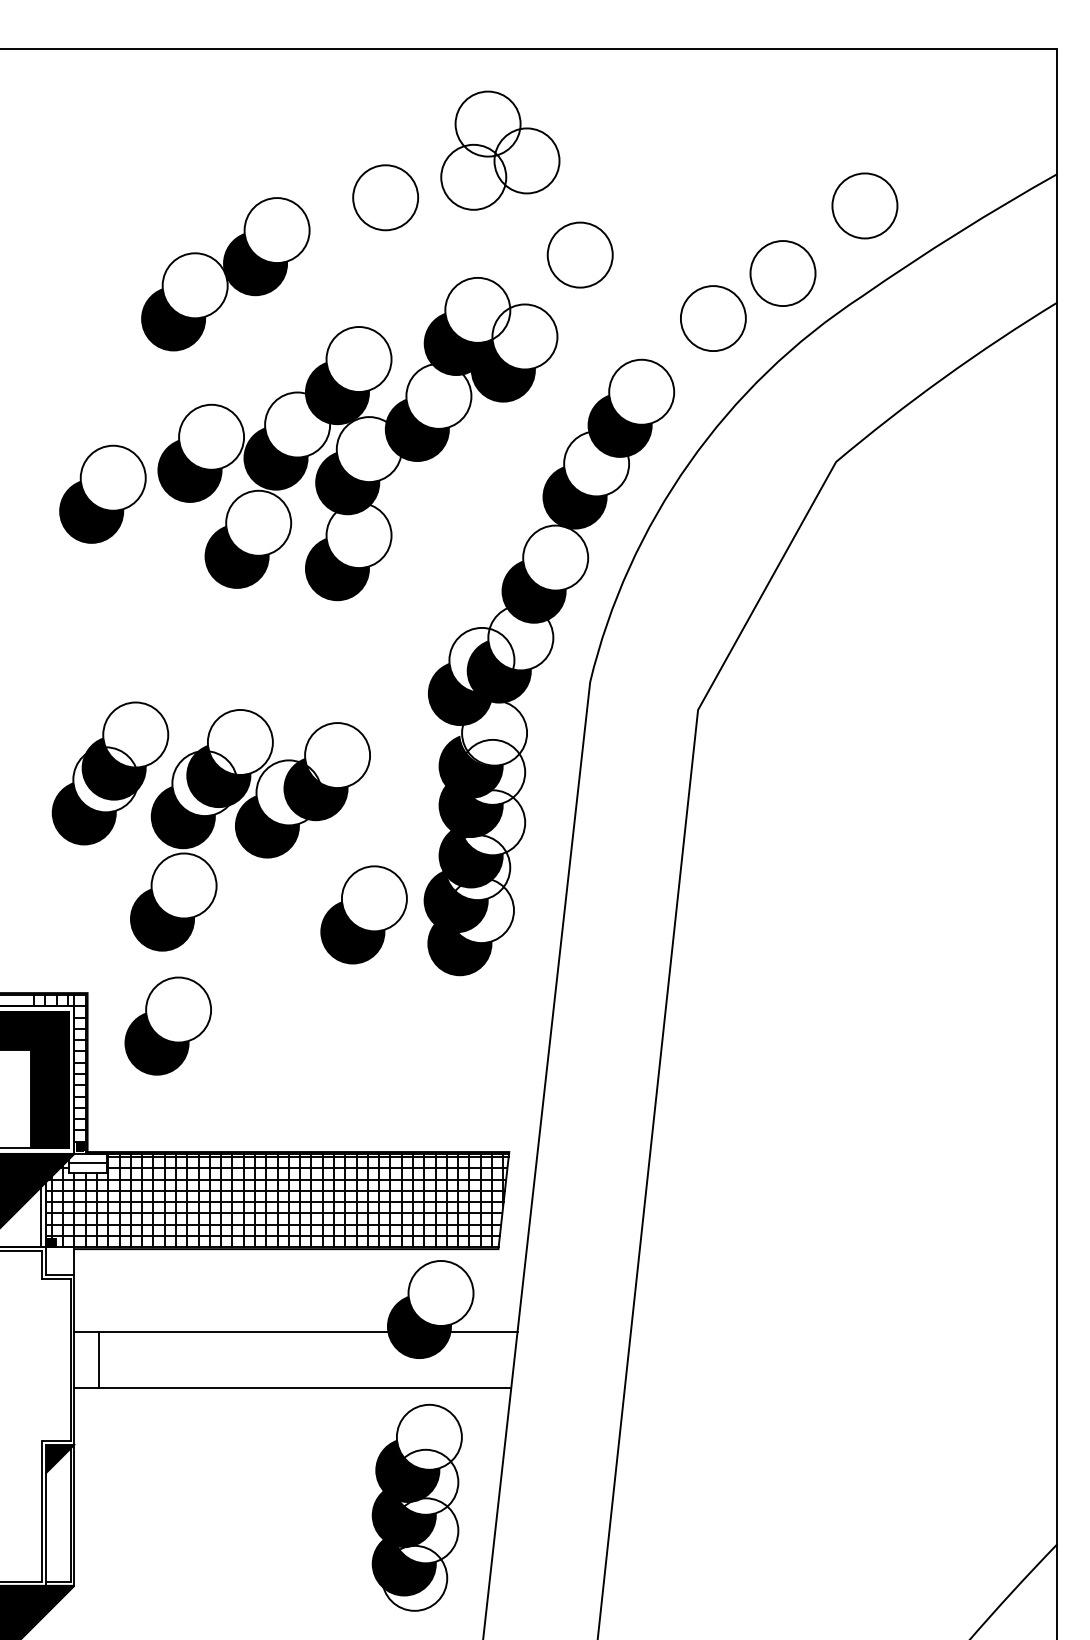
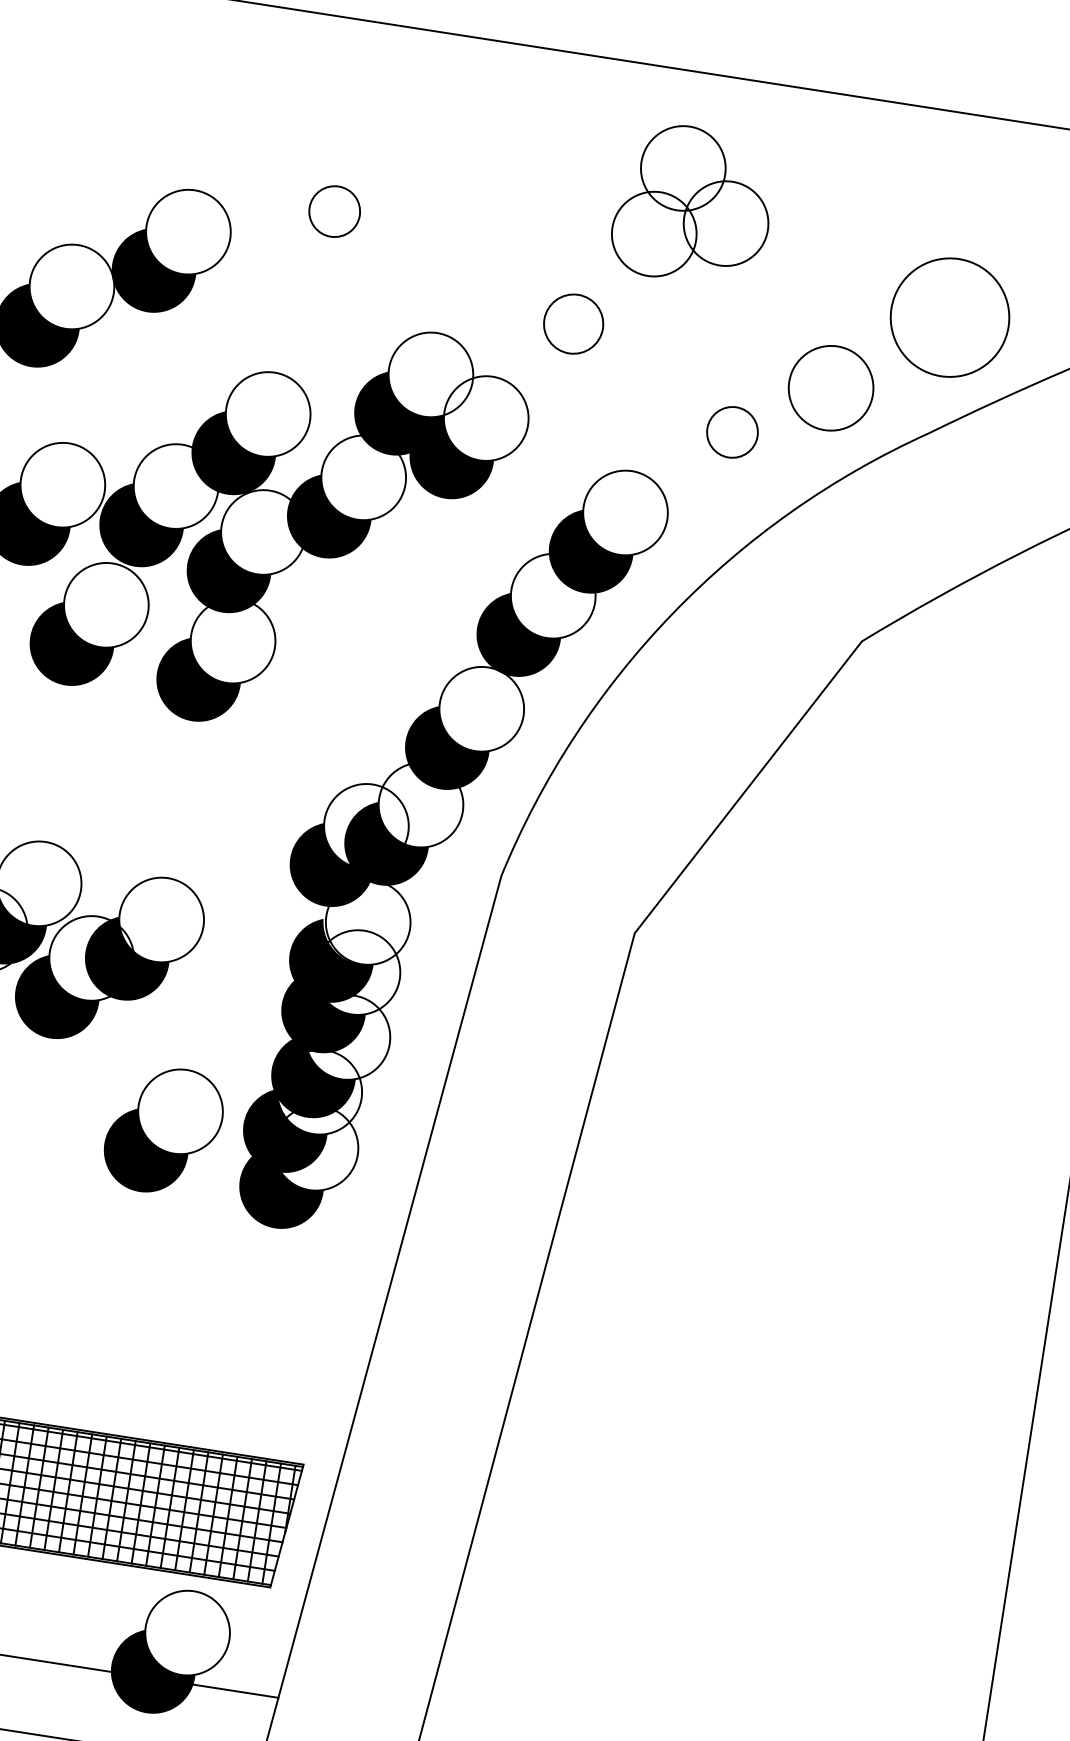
part: (500, 150) -> (694, 204), moved
circle: (385, 197) -> (334, 211), size x0.6
circle: (864, 205) -> (949, 316), size x1.4
circle: (579, 254) -> (572, 323), size x0.7
circle: (712, 318) -> (731, 432), size x0.6

